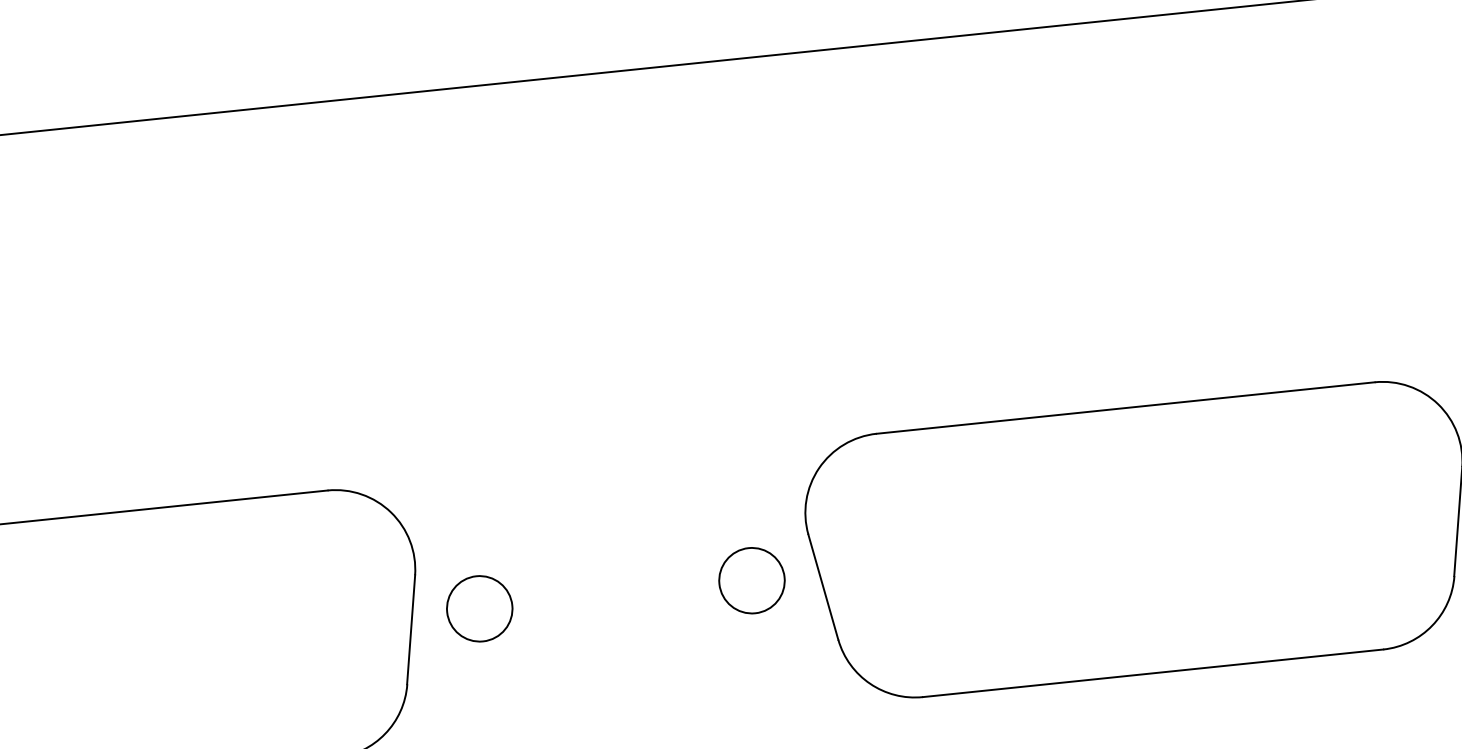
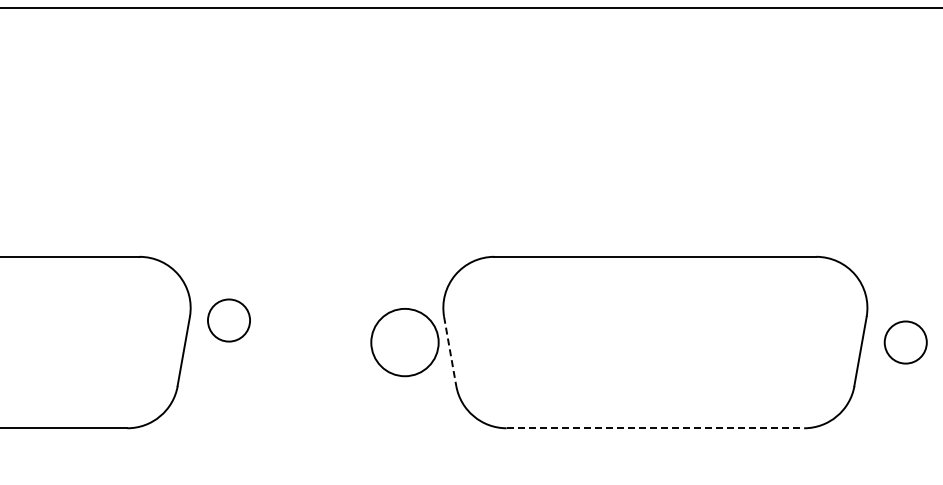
circle: (751, 580) -> (404, 342), size x1.6
line: (823, 587) -> (450, 351), solid -> dashed
circle: (478, 608) -> (228, 320), moved
line: (1153, 673) -> (655, 428), solid -> dashed

